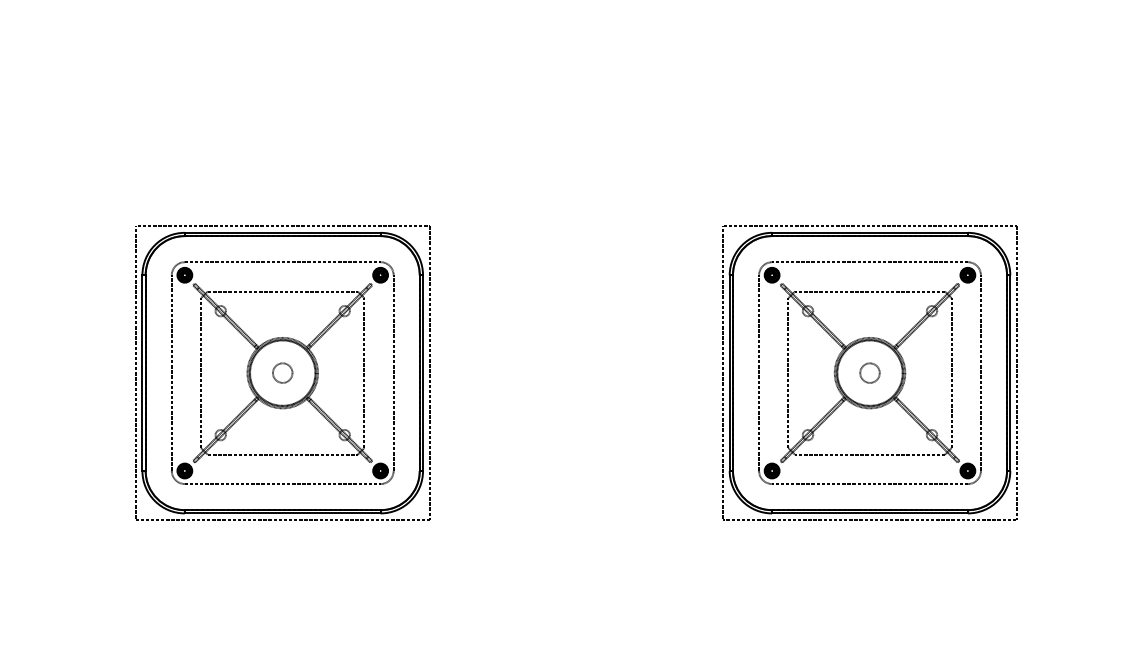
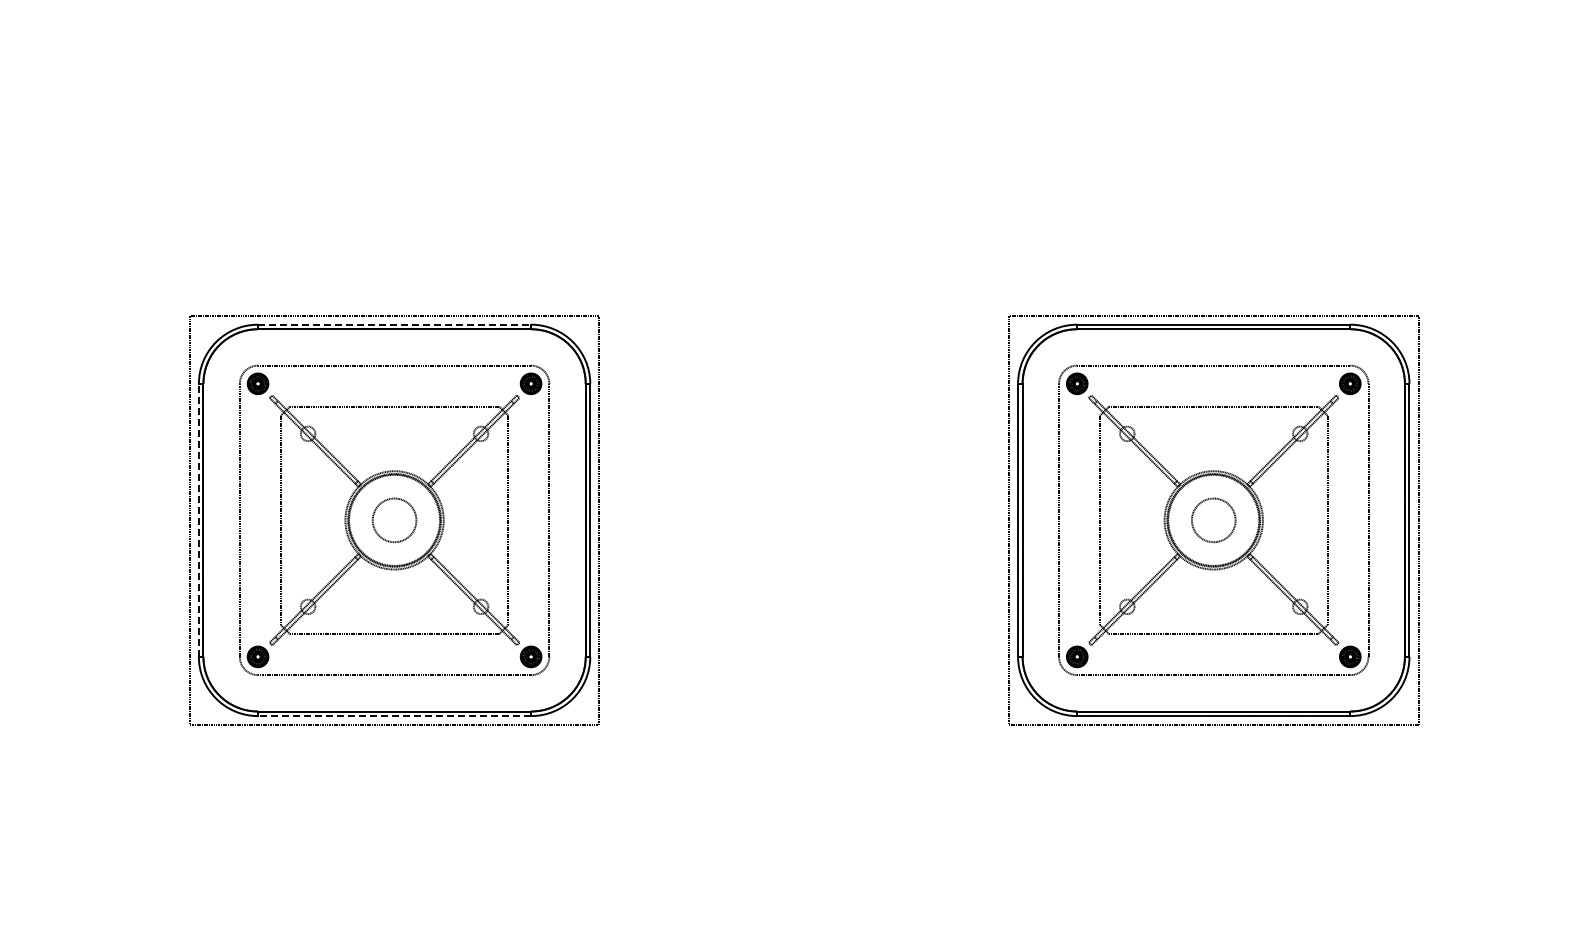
line: (282, 232) -> (394, 324), solid -> dashed
line: (142, 373) -> (198, 520), solid -> dashed
circle: (282, 373) -> (394, 520), size x1.6
circle: (869, 373) -> (1213, 520), size x1.6
line: (282, 513) -> (394, 716), solid -> dashed

